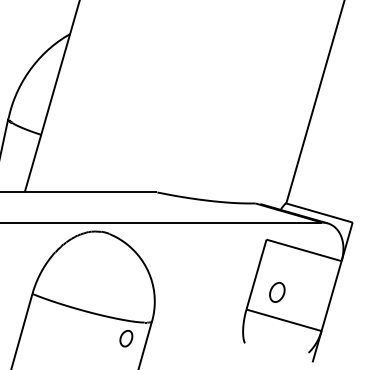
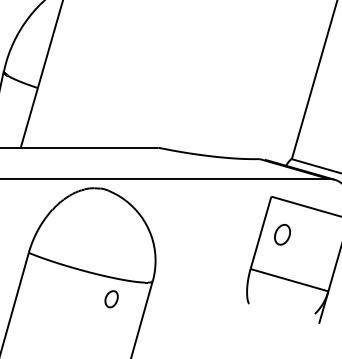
part: (277, 292) -> (282, 234), moved
part: (126, 338) -> (111, 299), moved

